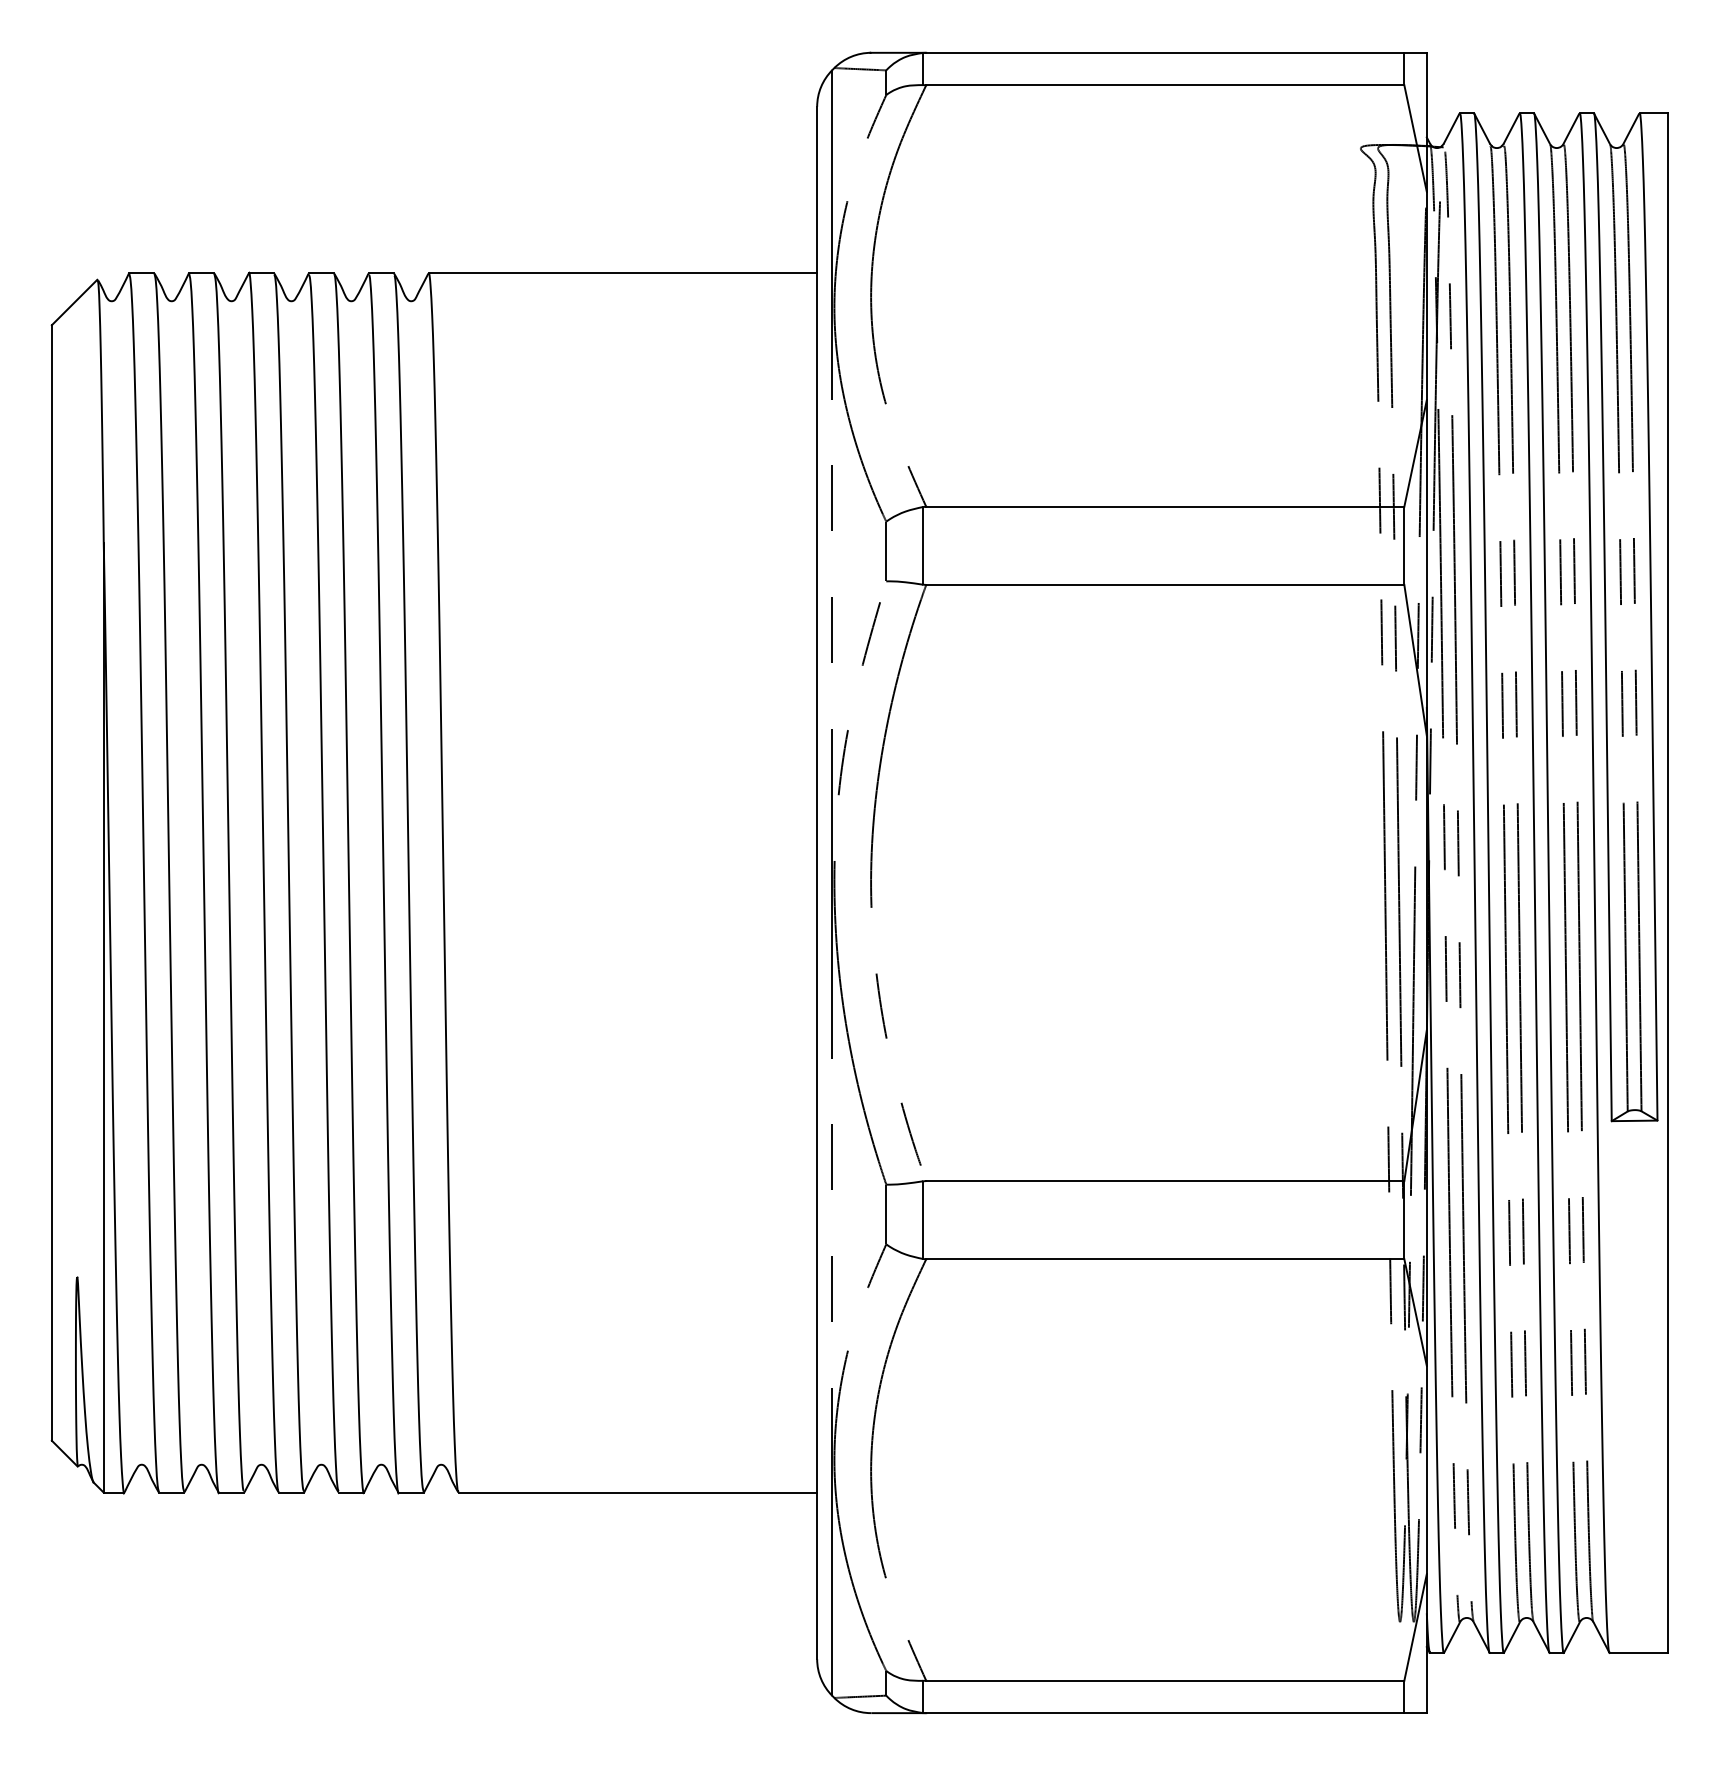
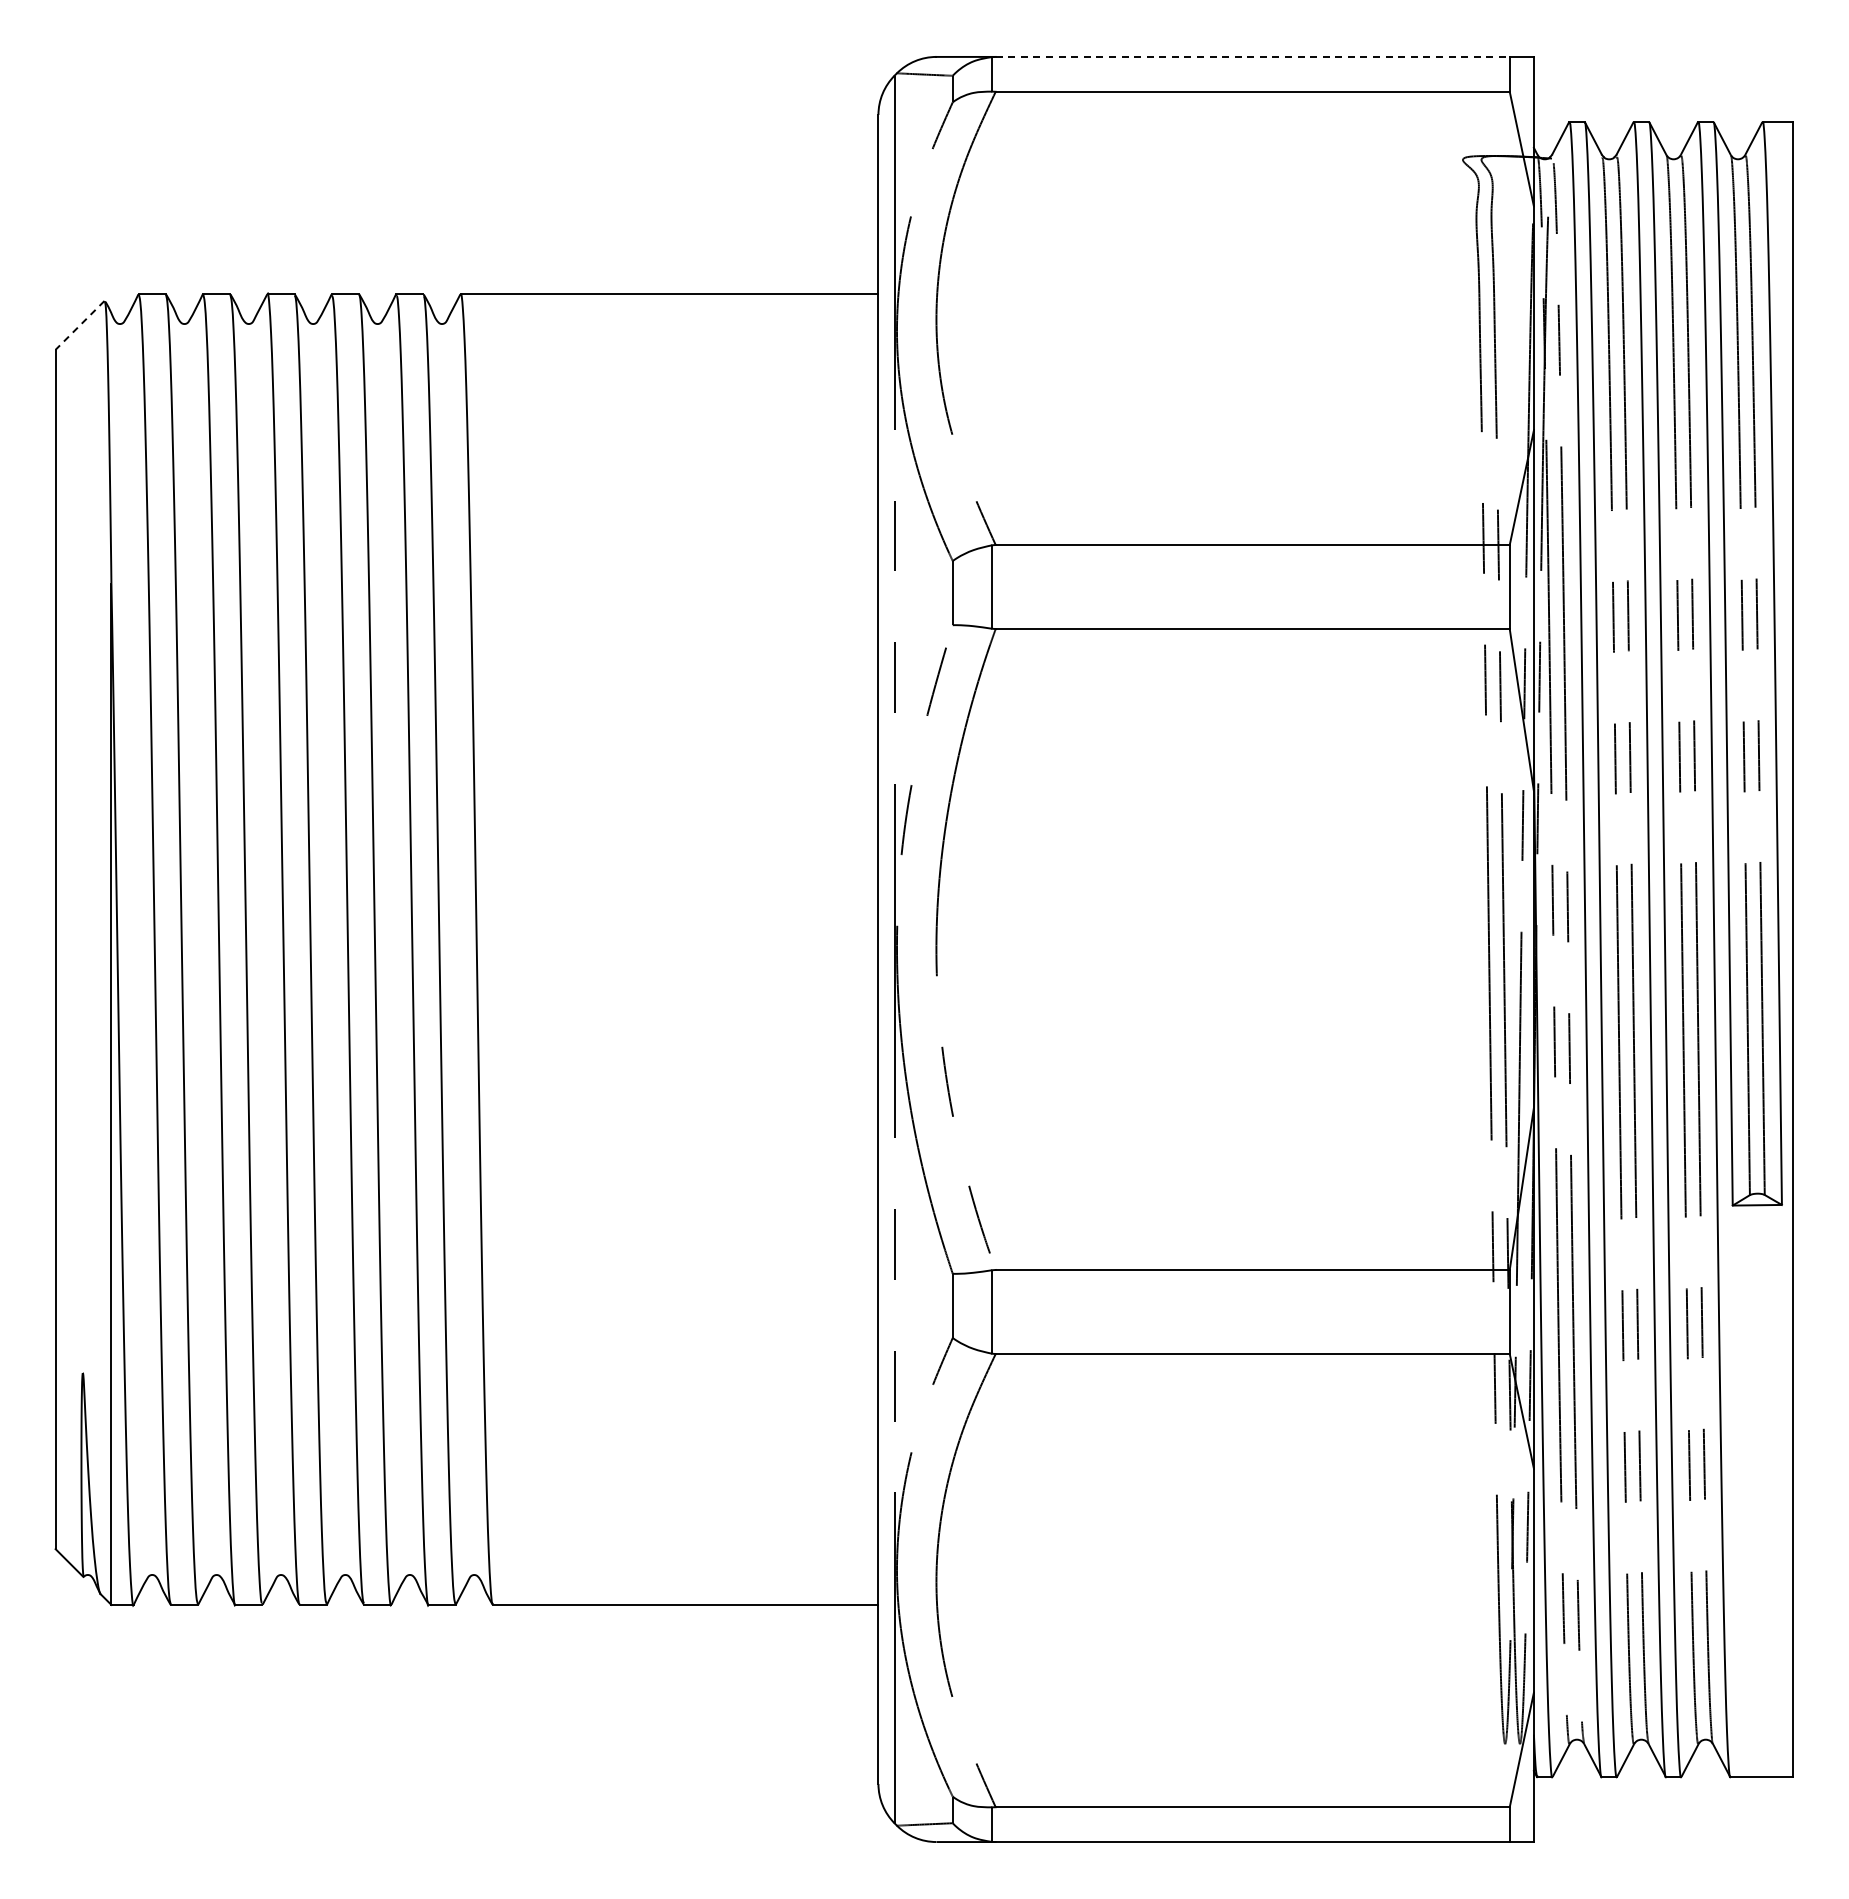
line: (1166, 52) -> (1253, 56), solid -> dashed
line: (74, 302) -> (80, 325), solid -> dashed

